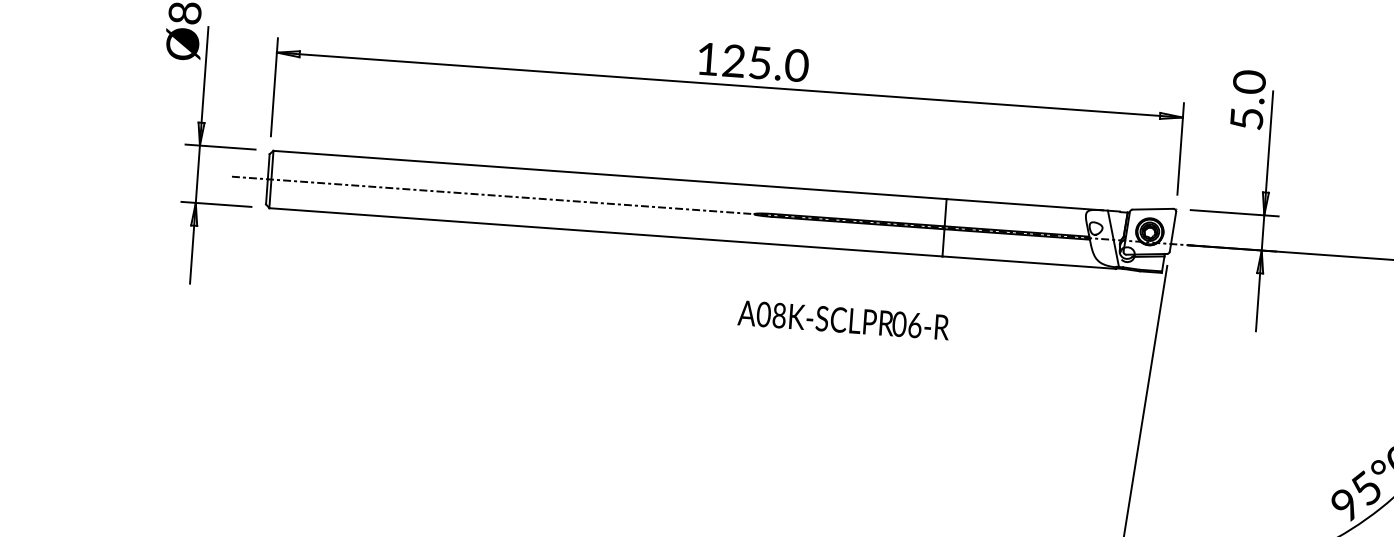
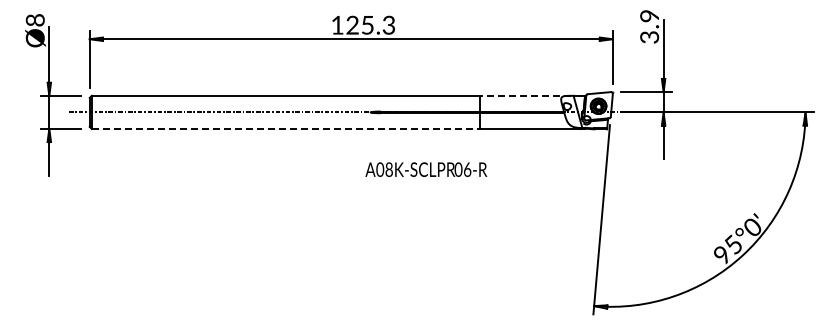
text: (796, 65) -> (388, 25), 125.0 -> 125.3
text: (1247, 100) -> (649, 26), 5.0 -> 3.9
line: (1024, 204) -> (525, 95), solid -> dashed
line: (606, 231) -> (286, 128), solid -> dashed

